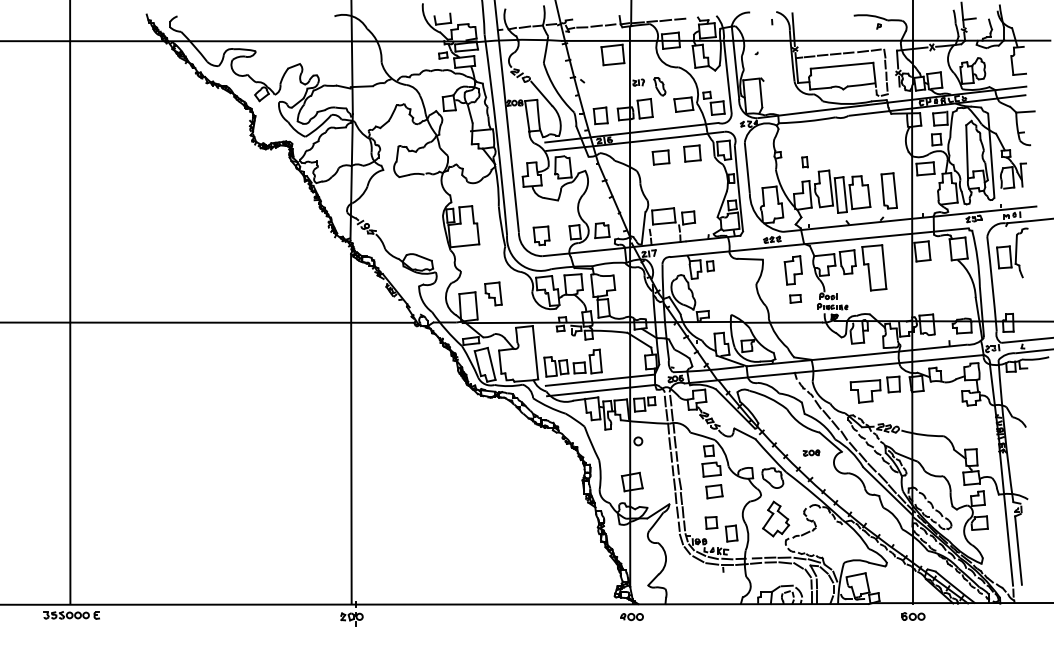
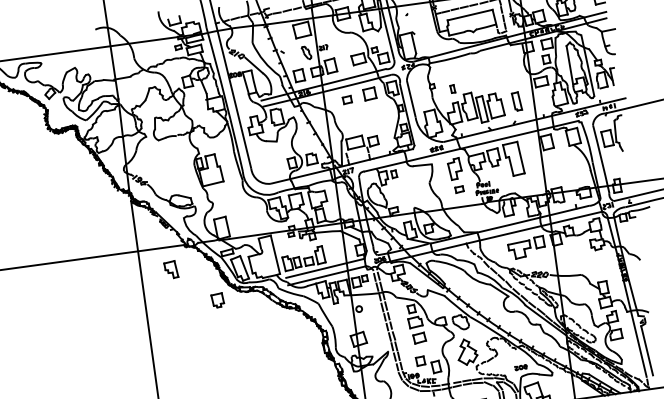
part: (659, 86) -> (306, 52), moved
part: (660, 157) -> (346, 100), size x0.7
part: (888, 190) -> (516, 101), size x0.7
part: (541, 235) -> (217, 300), moved
part: (493, 293) -> (171, 269), moved
part: (811, 452) -> (520, 367), moved

